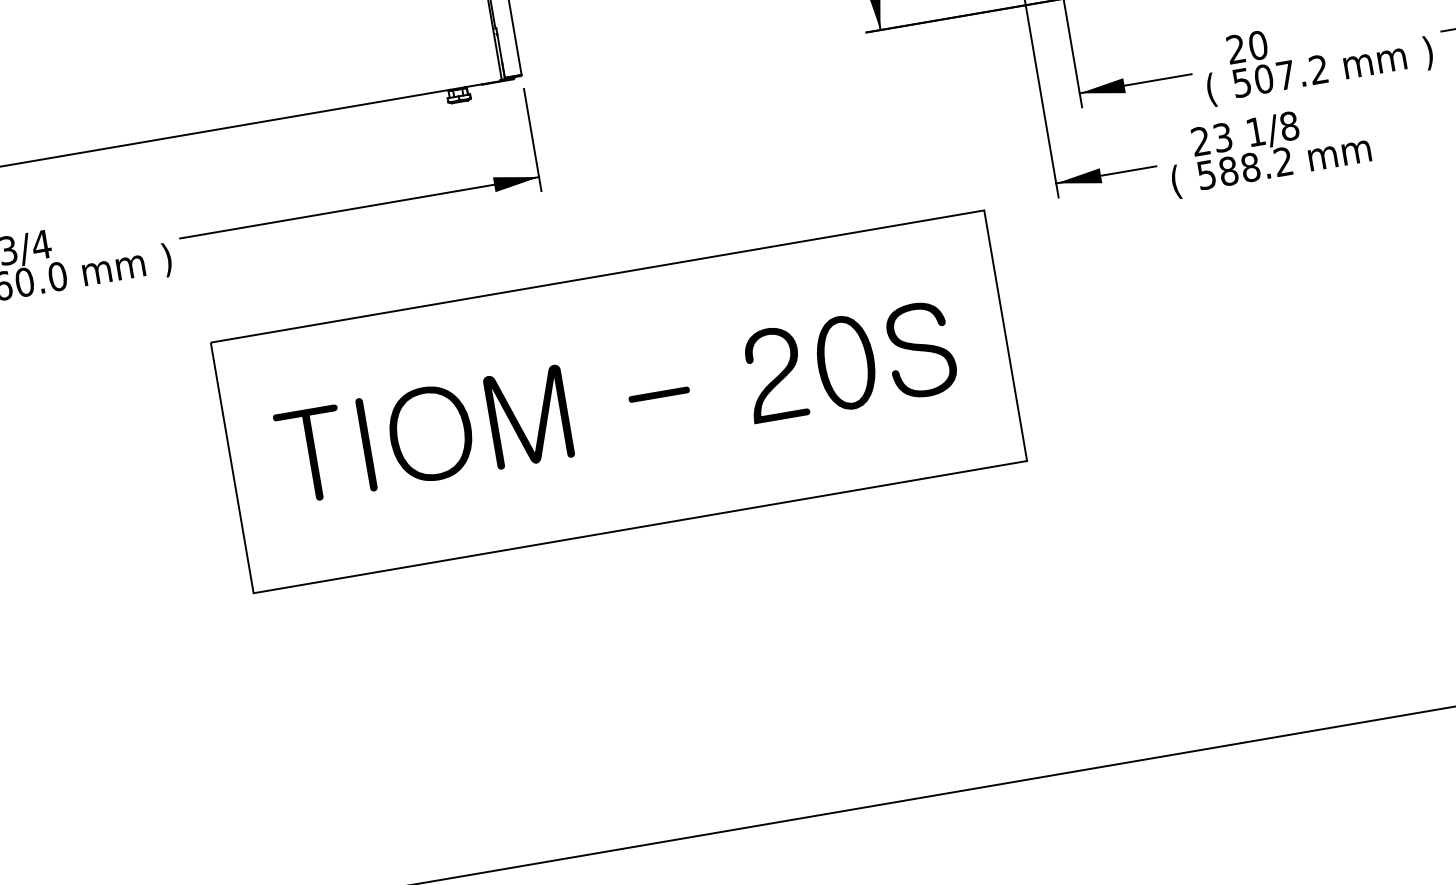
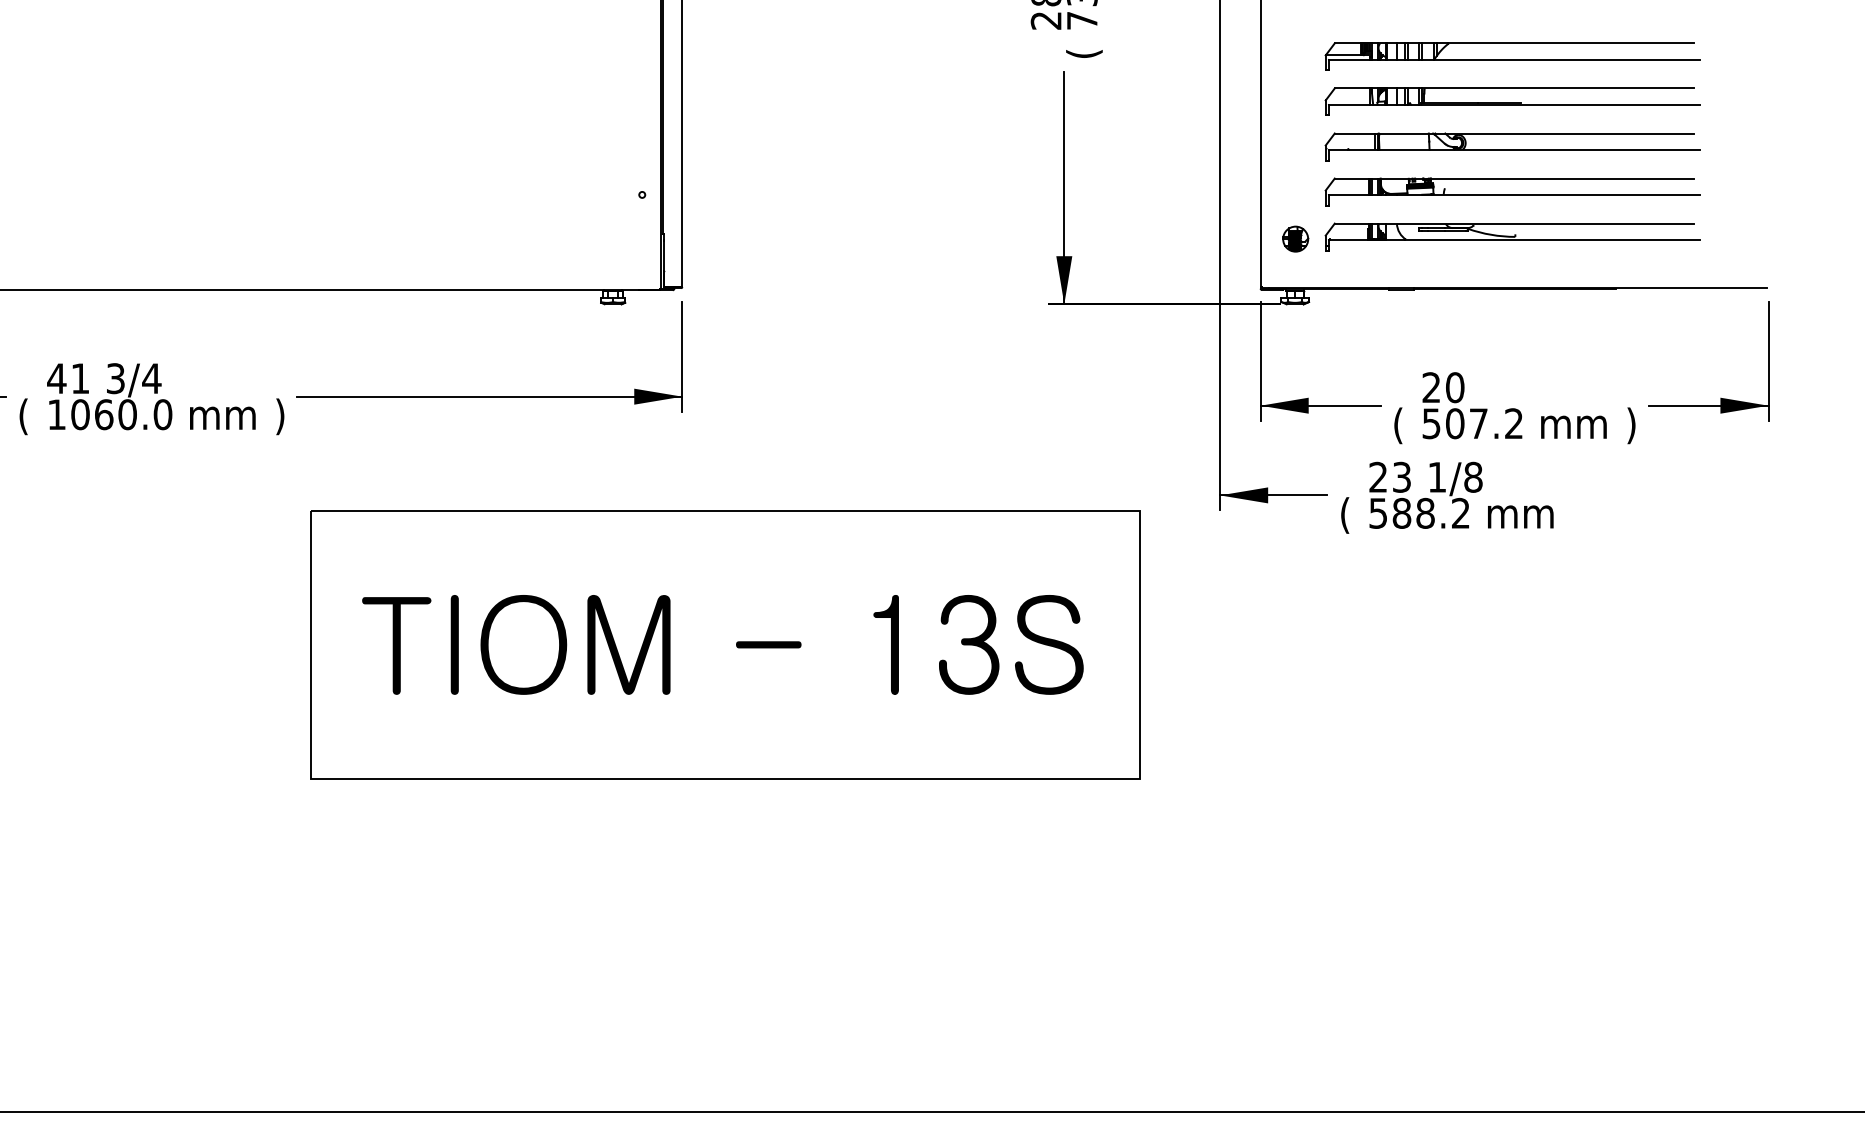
text: (809, 368) -> (930, 644), 20S -> 13S

